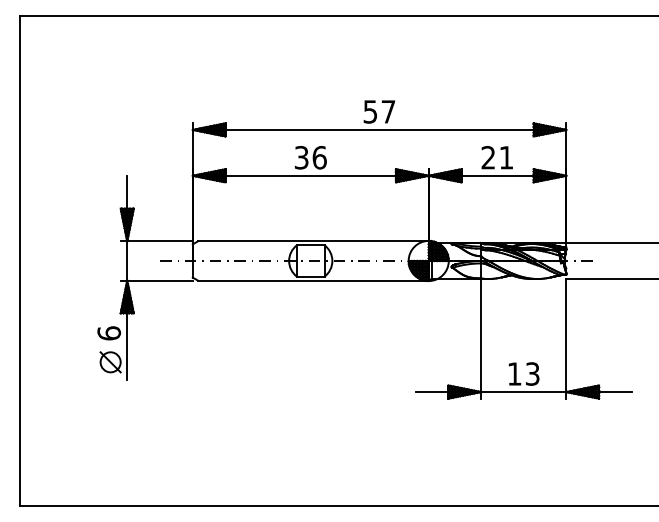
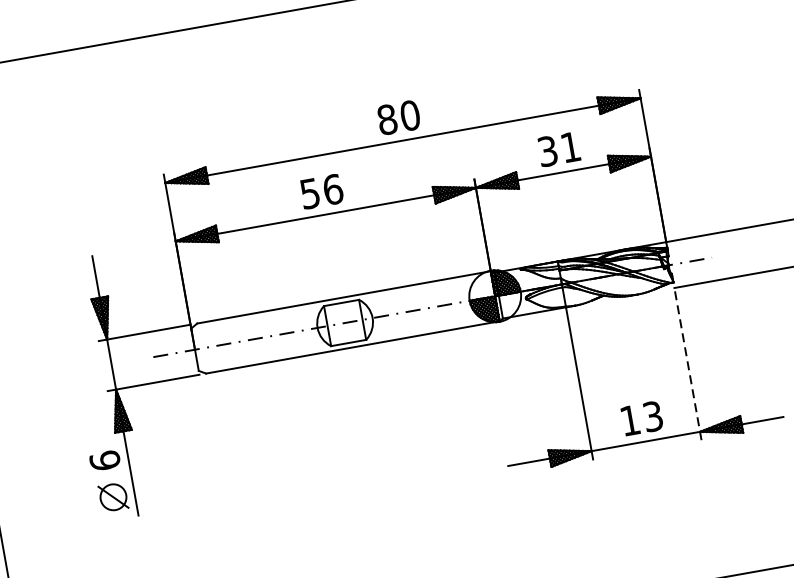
text: (379, 111) -> (398, 117), 57 -> 80
text: (301, 157) -> (309, 193), 36 -> 56
text: (488, 157) -> (547, 151), 21 -> 31
line: (566, 338) -> (688, 363), solid -> dashed

